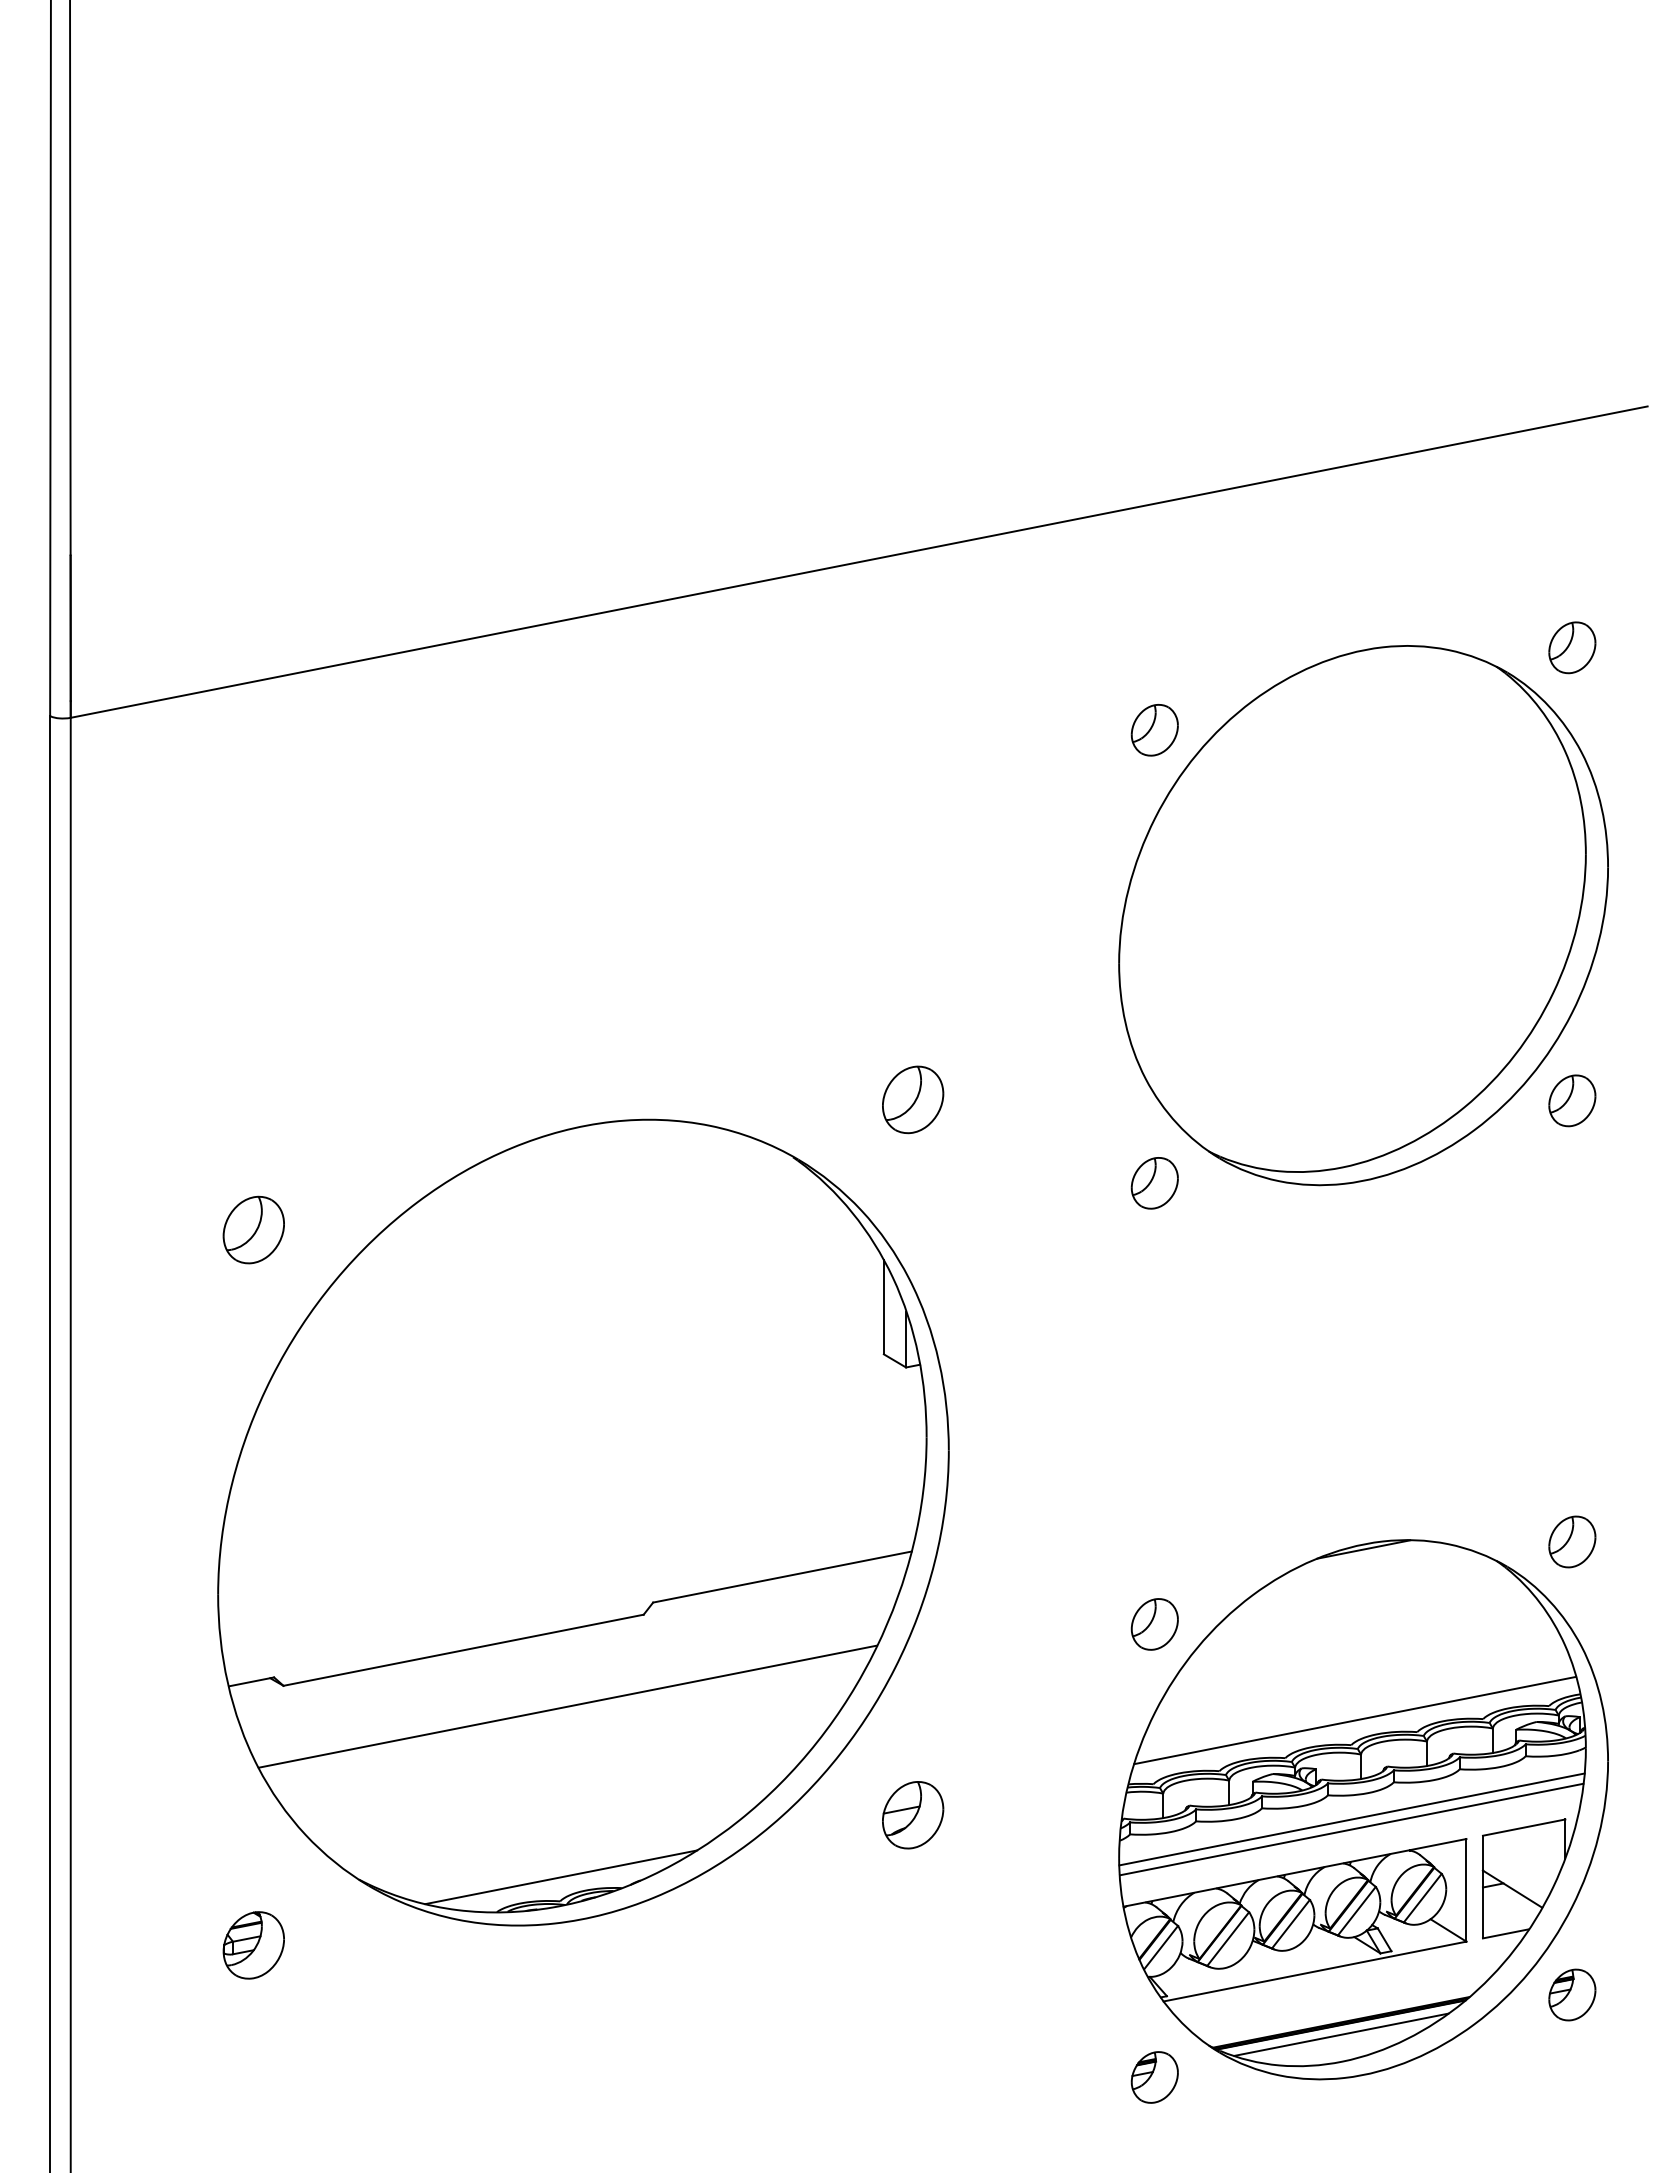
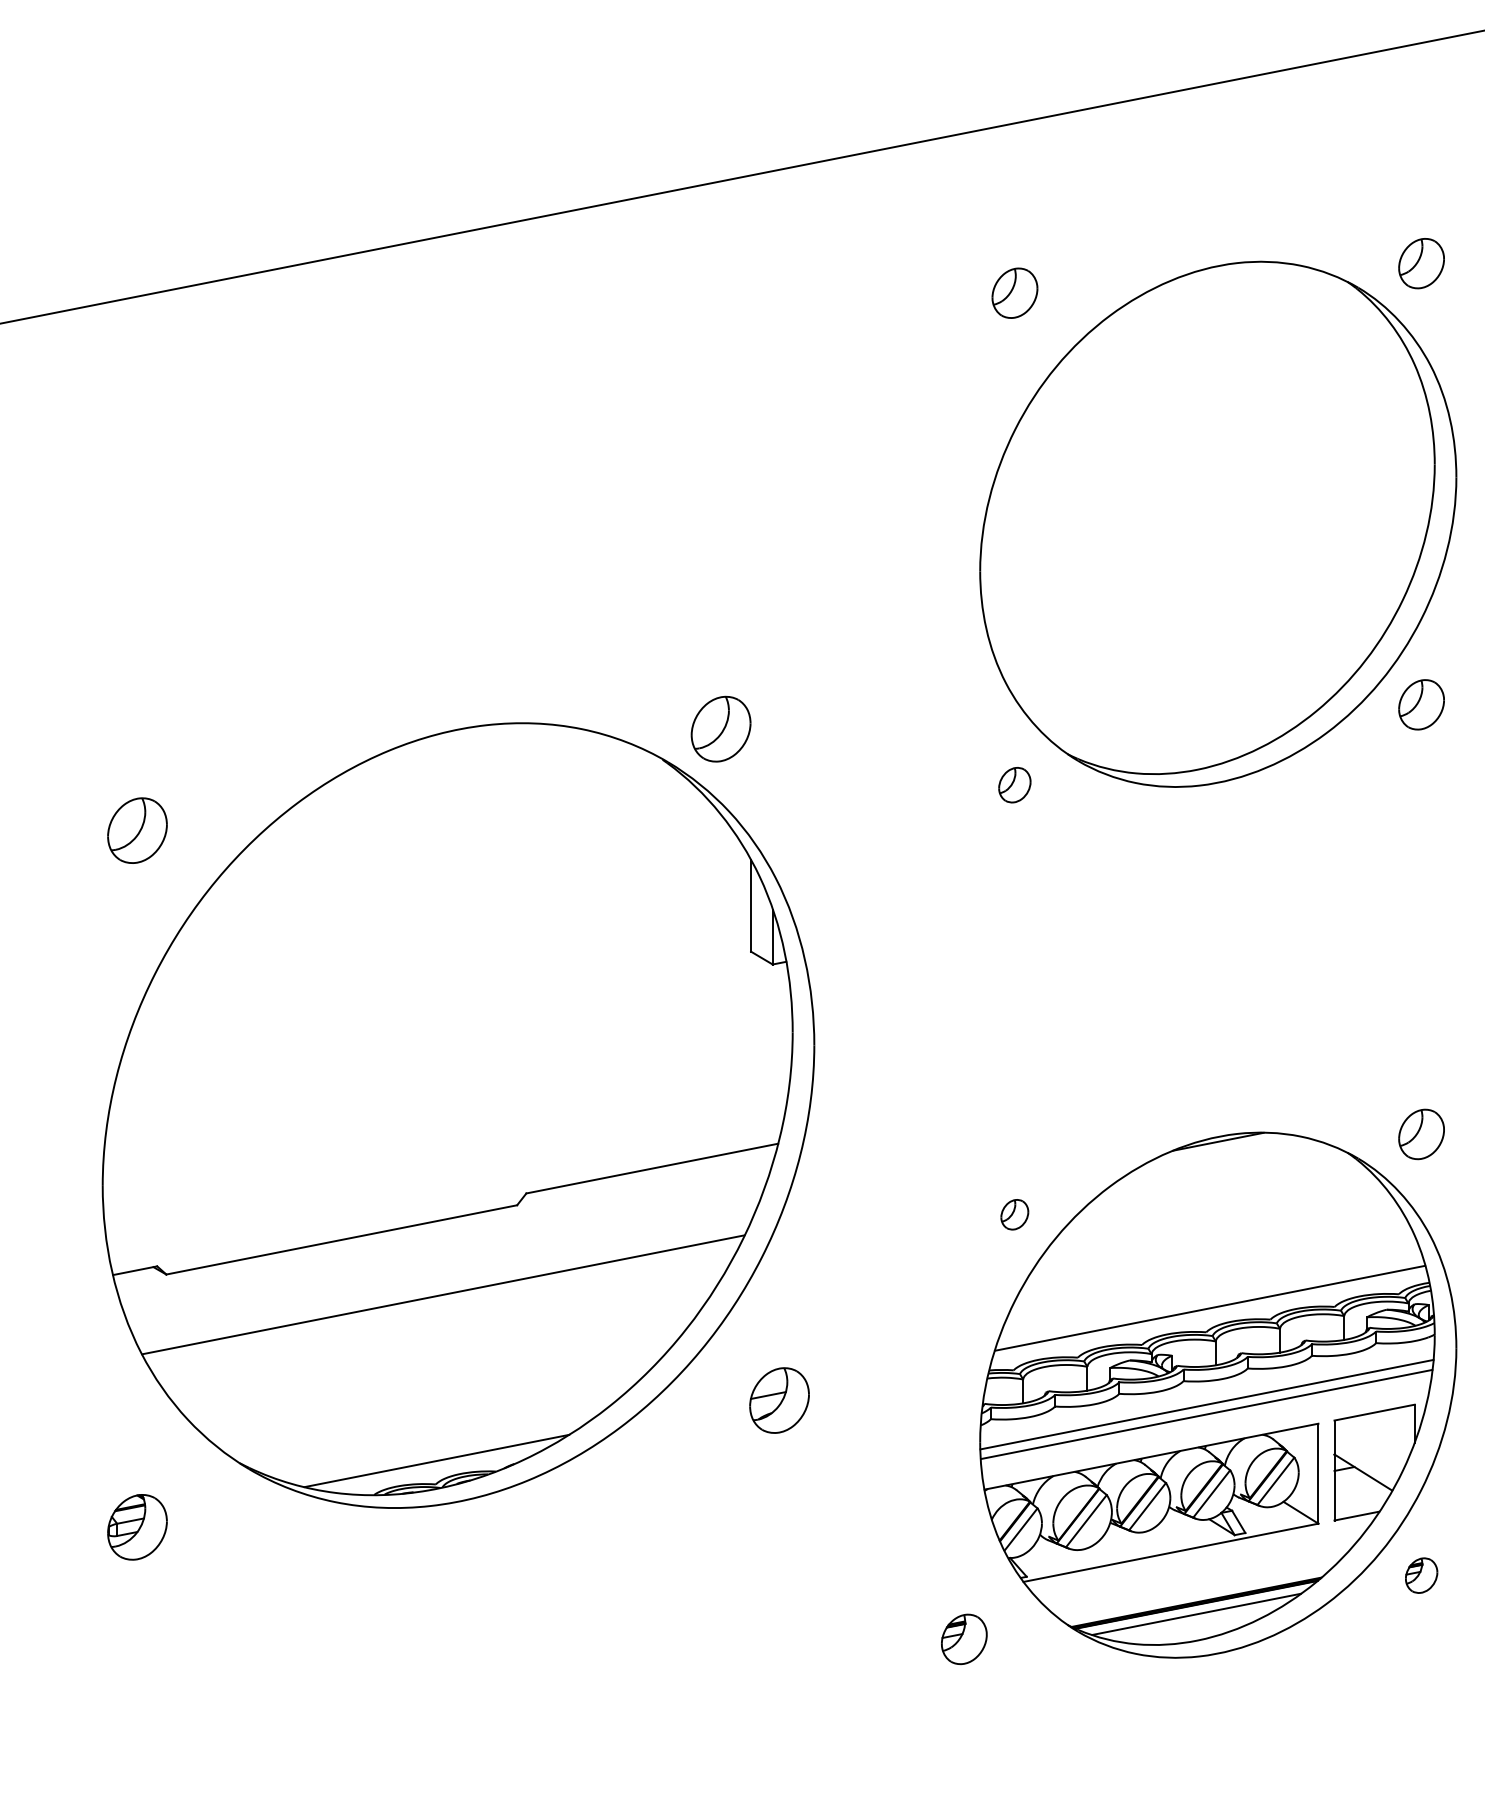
part: (1154, 730) -> (1014, 293), moved
part: (913, 1099) -> (721, 728), moved
part: (1154, 1183) -> (1014, 785), size x0.7
part: (1154, 1624) -> (1014, 1214), size x0.6
part: (1572, 1994) -> (1421, 1575), size x0.7
part: (1154, 2077) -> (963, 1639), moved

